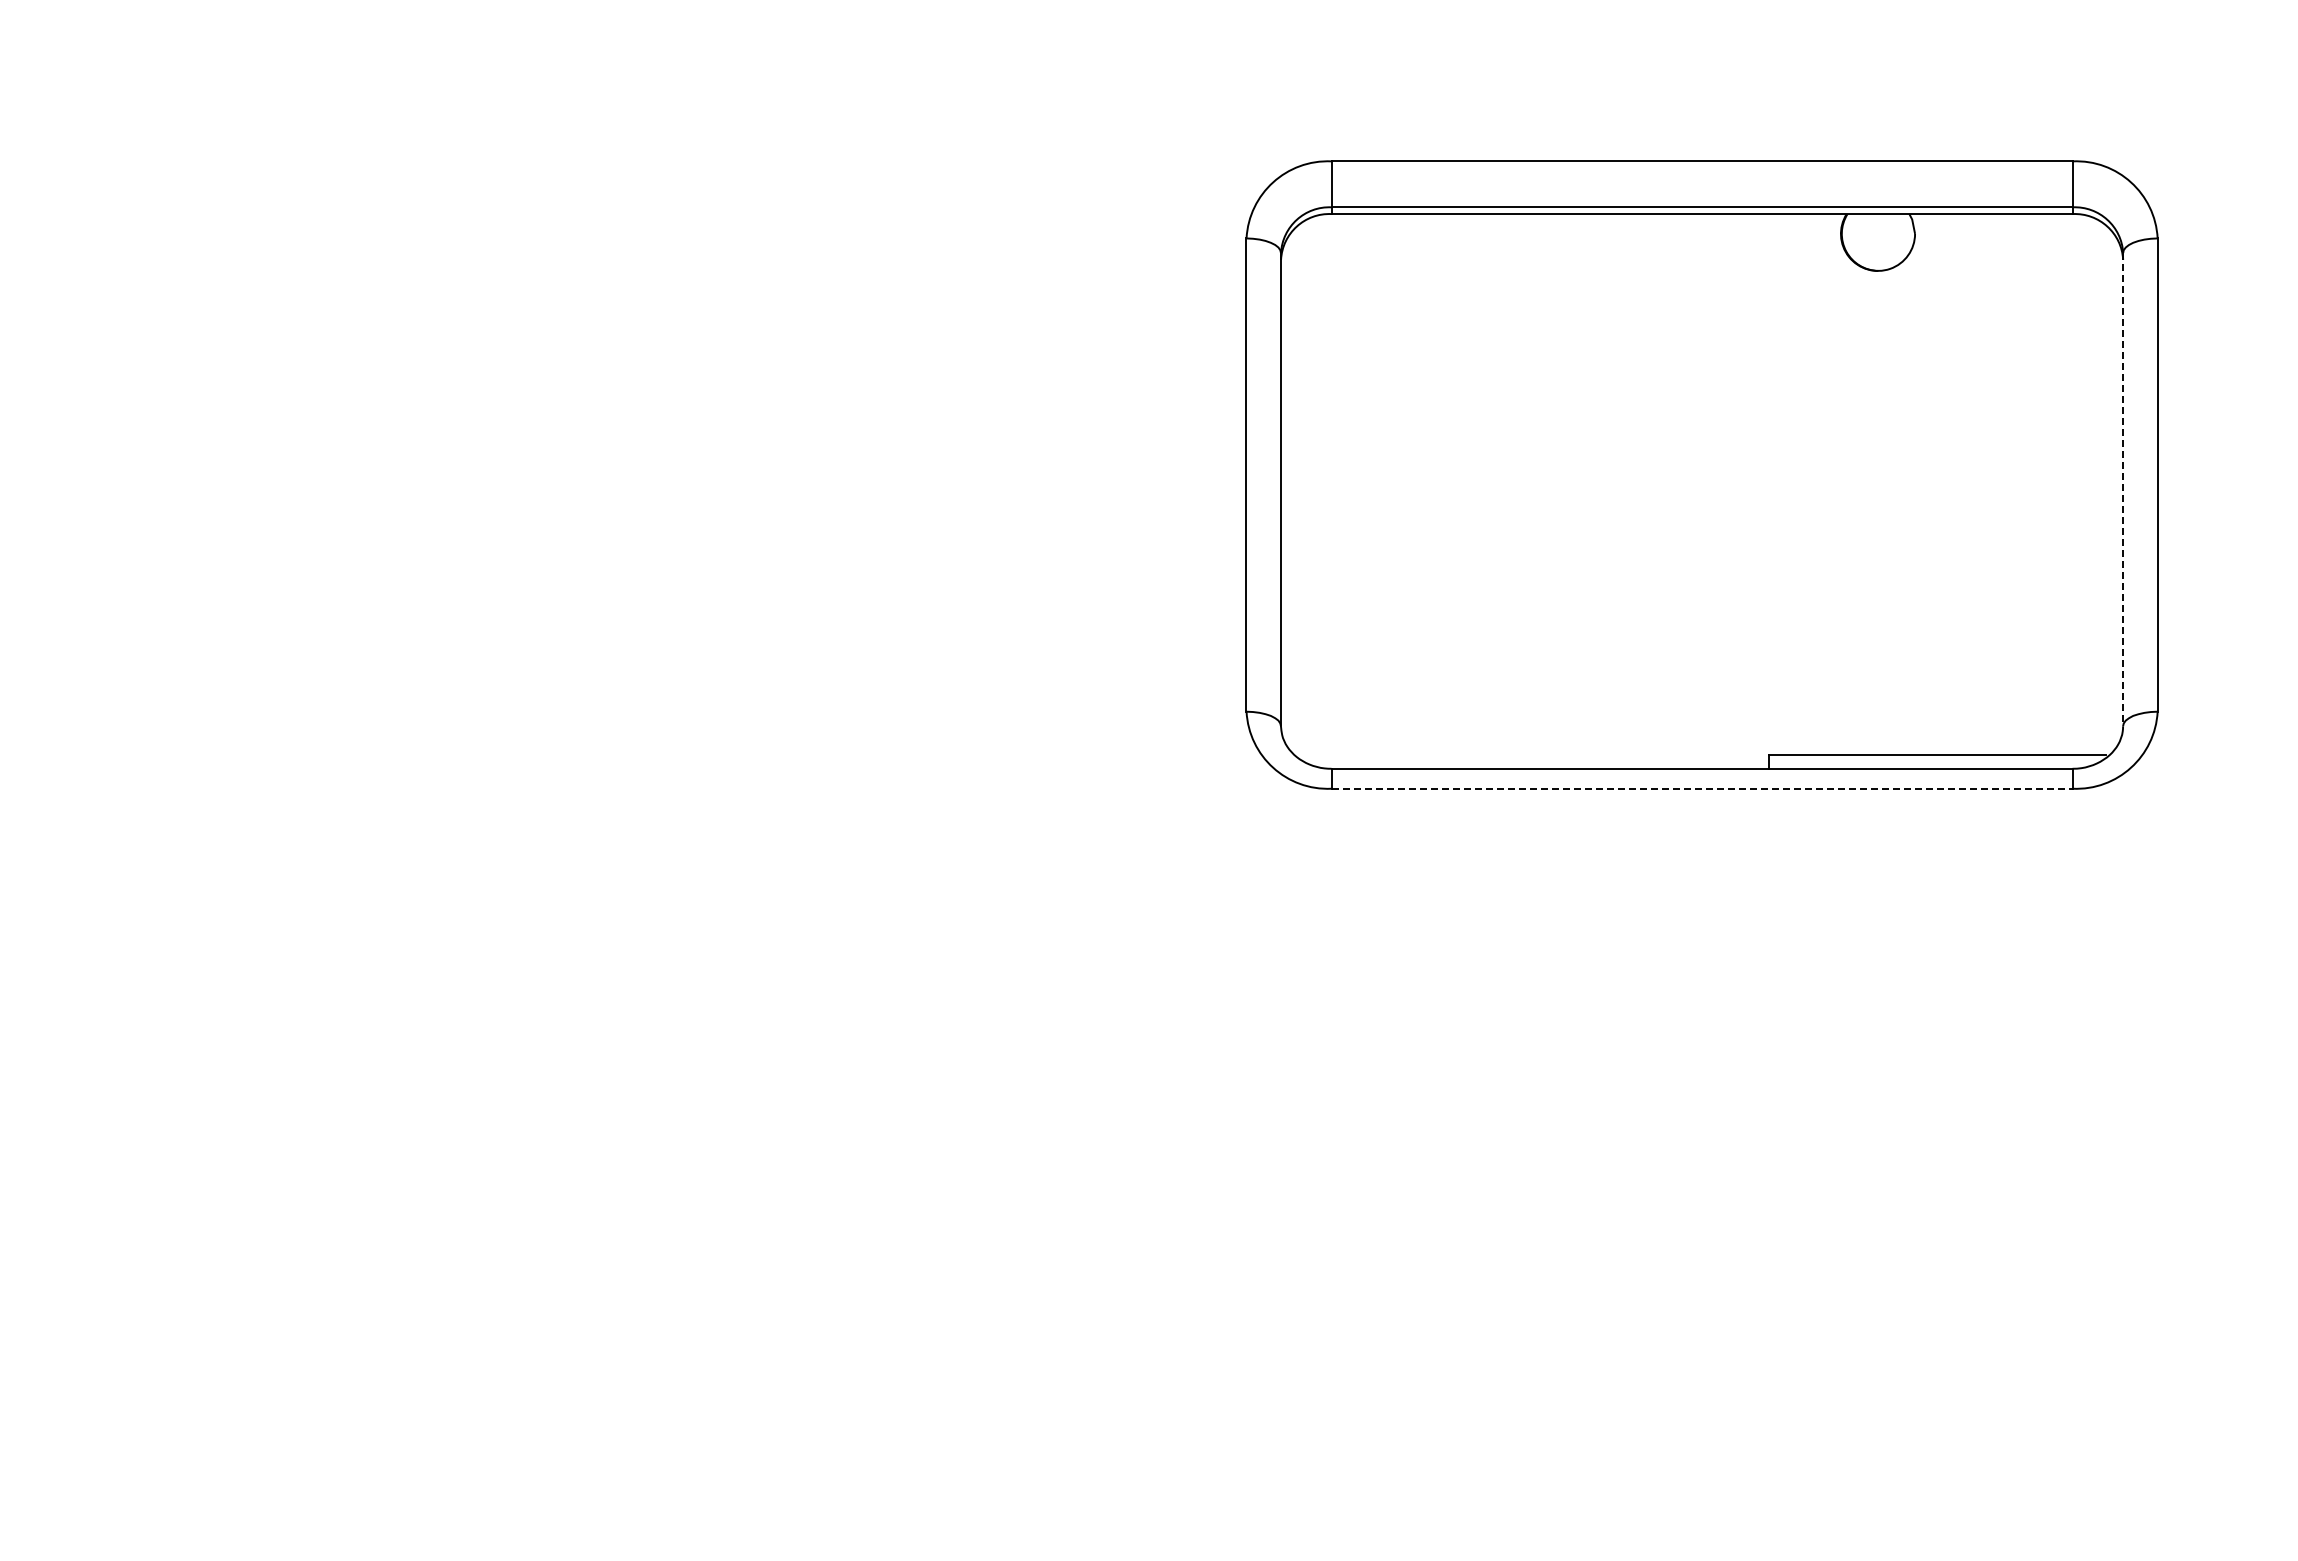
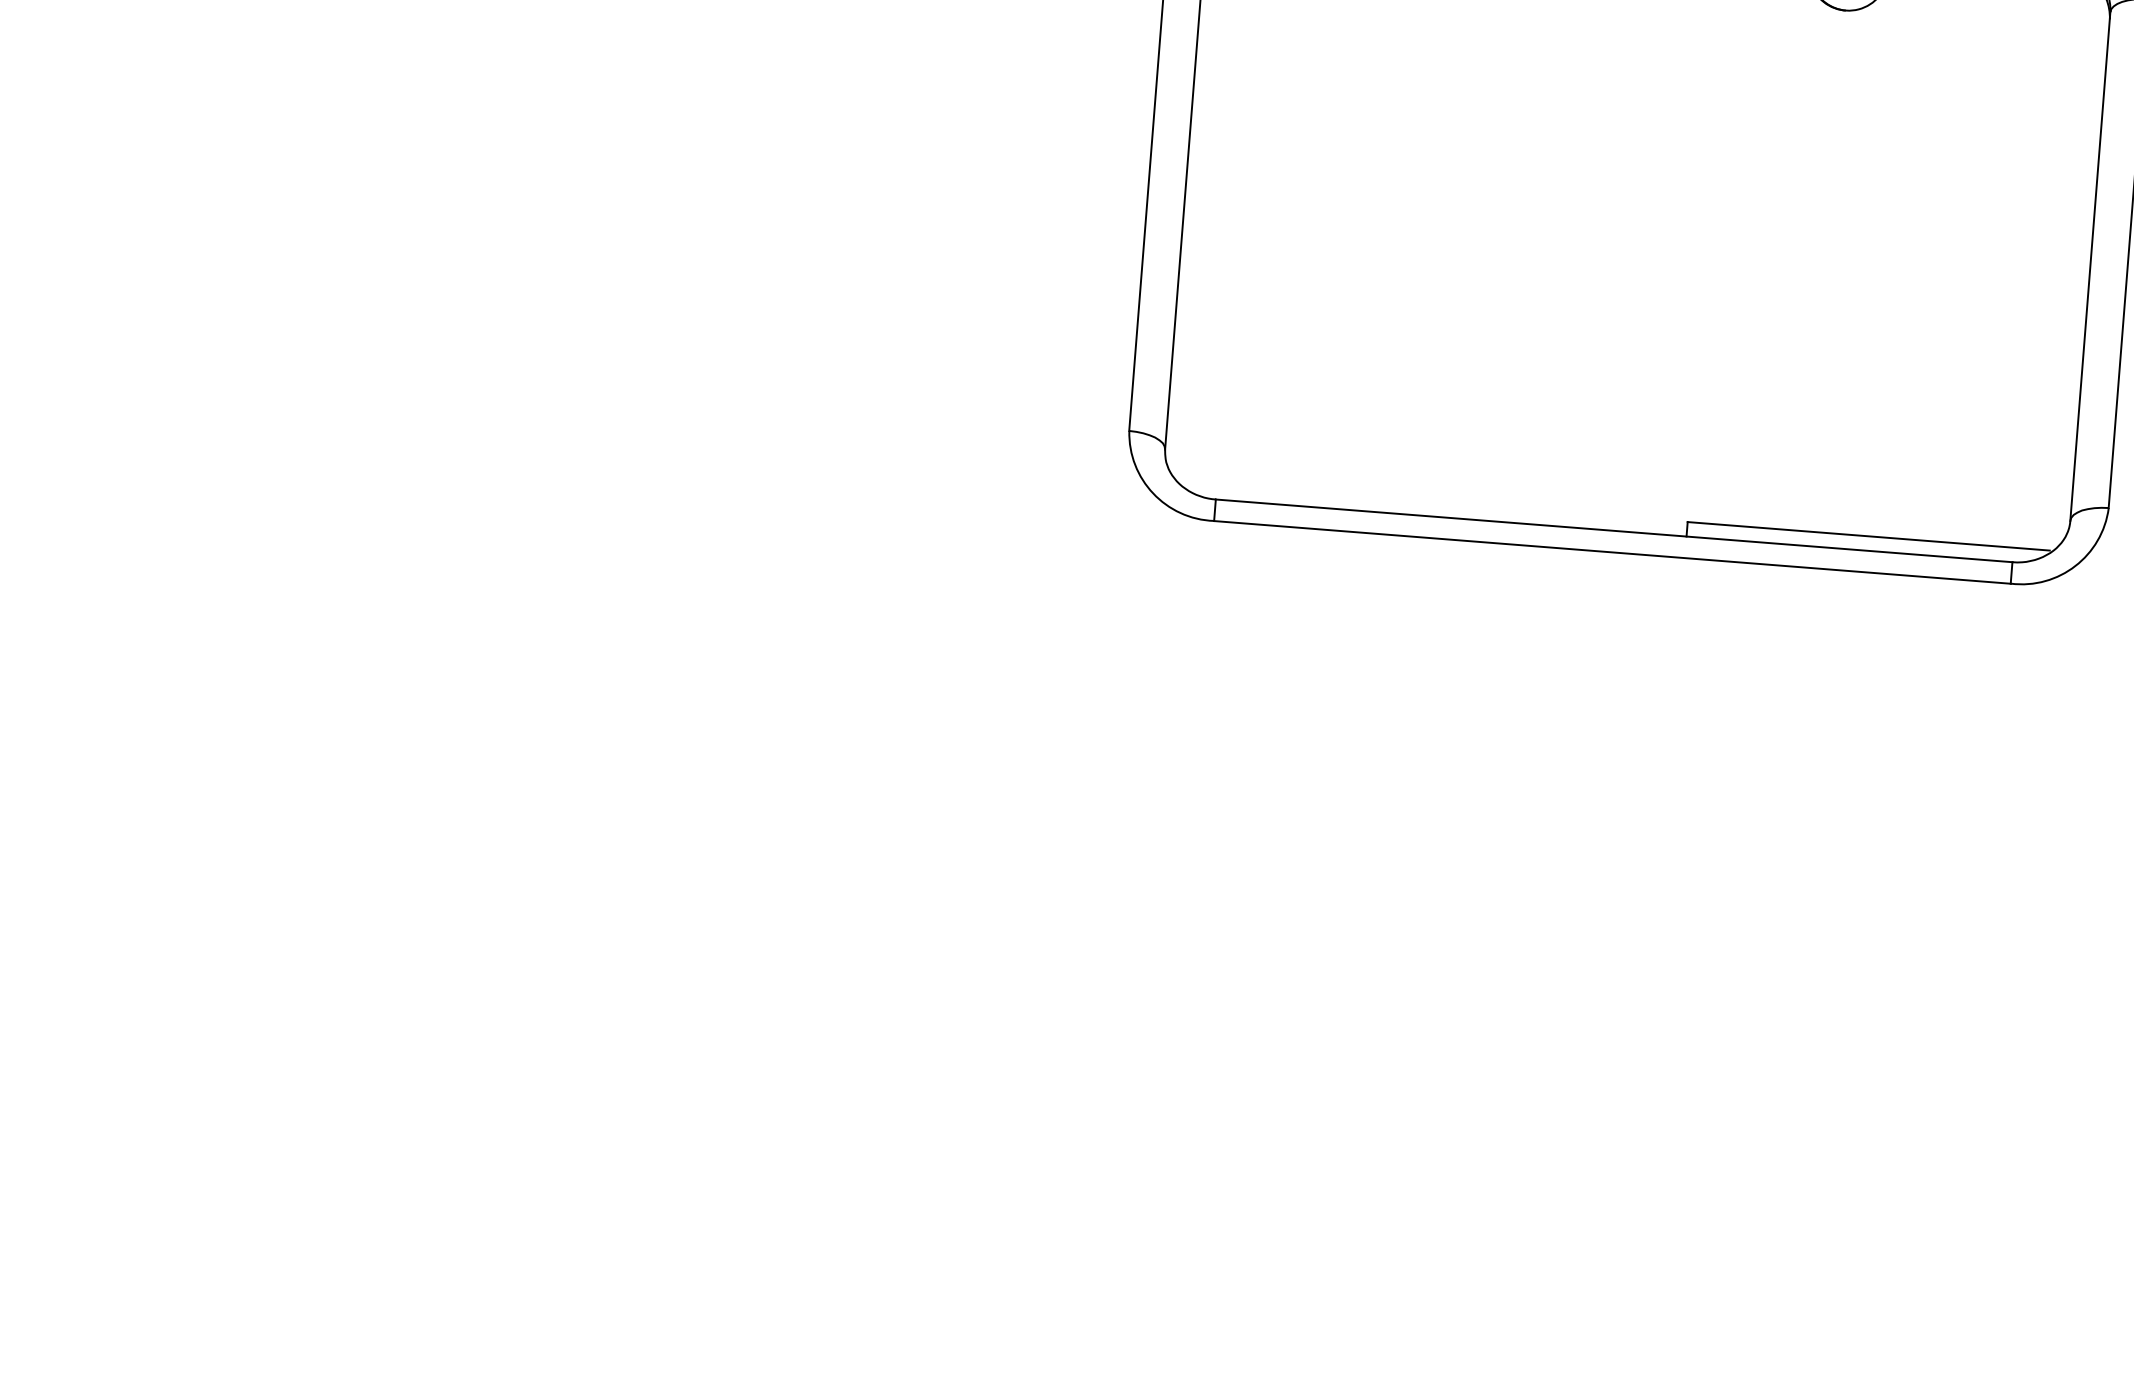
line: (2123, 489) -> (2090, 266), dashed -> solid
line: (1702, 788) -> (1612, 552), dashed -> solid

